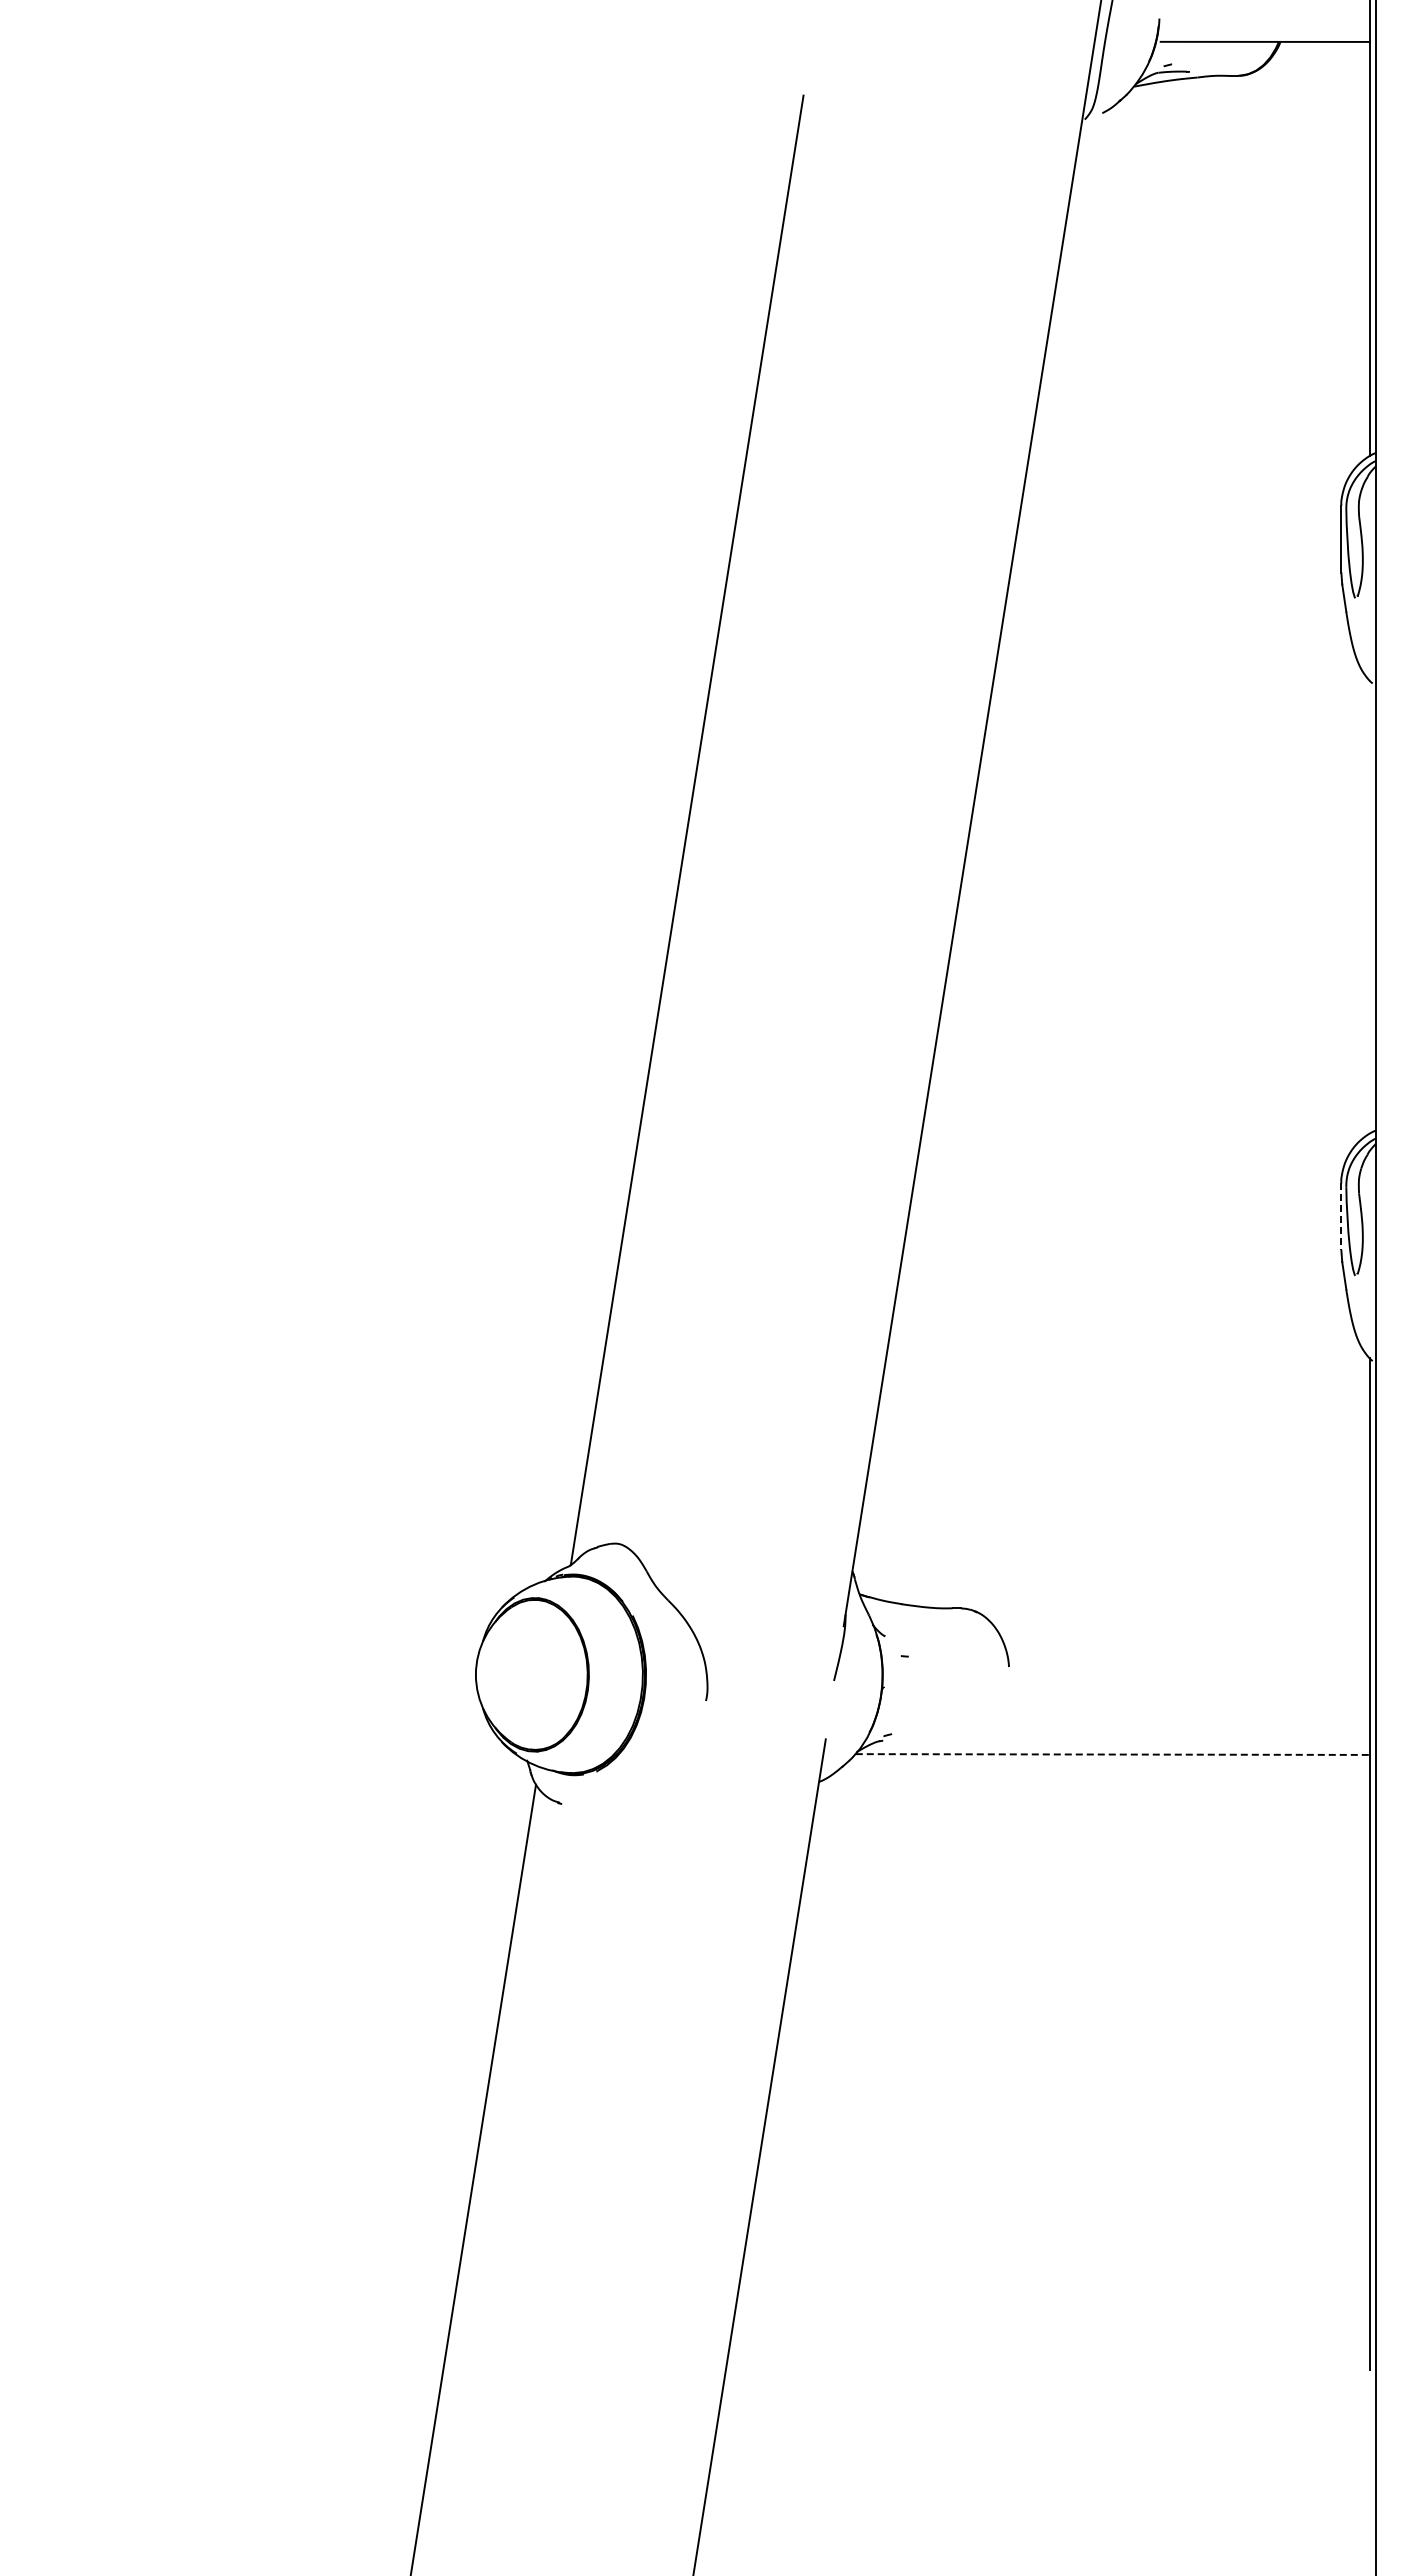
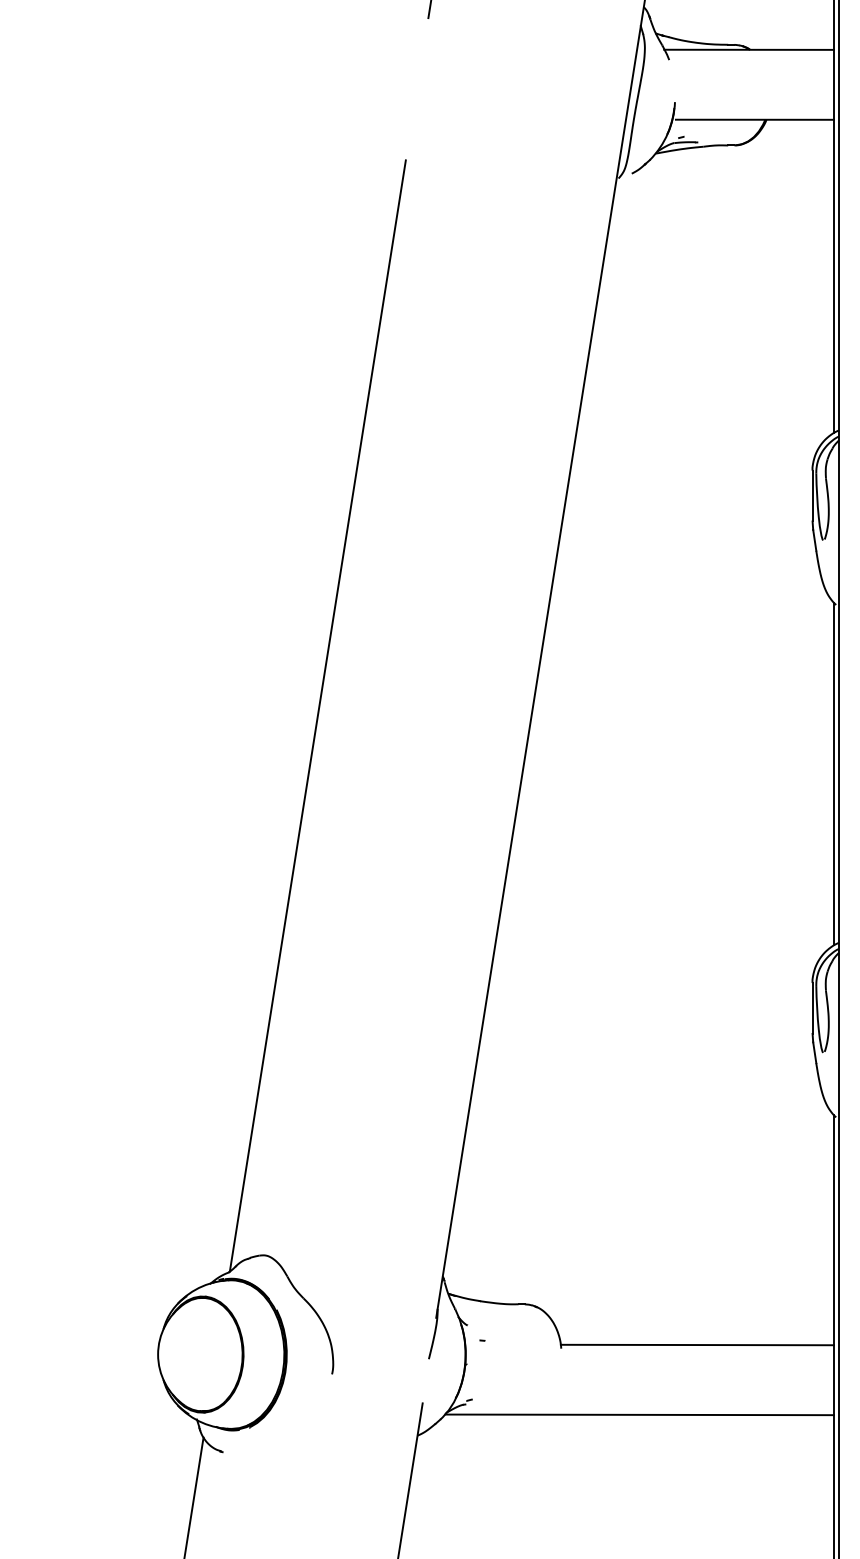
line: (1369, 906) -> (833, 773), added
line: (1341, 1216) -> (812, 1007), dashed -> solid
line: (1188, 1661) -> (696, 1344), added
line: (1112, 1754) -> (639, 1414), dashed -> solid

